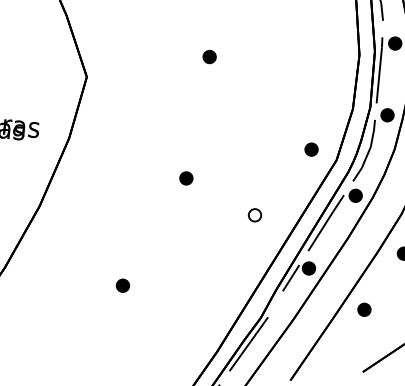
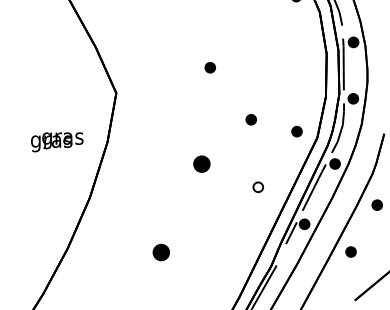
part: (254, 128) -> (250, 119), added
part: (185, 177) -> (201, 163), size x1.6
part: (122, 285) -> (160, 252), size x1.6

